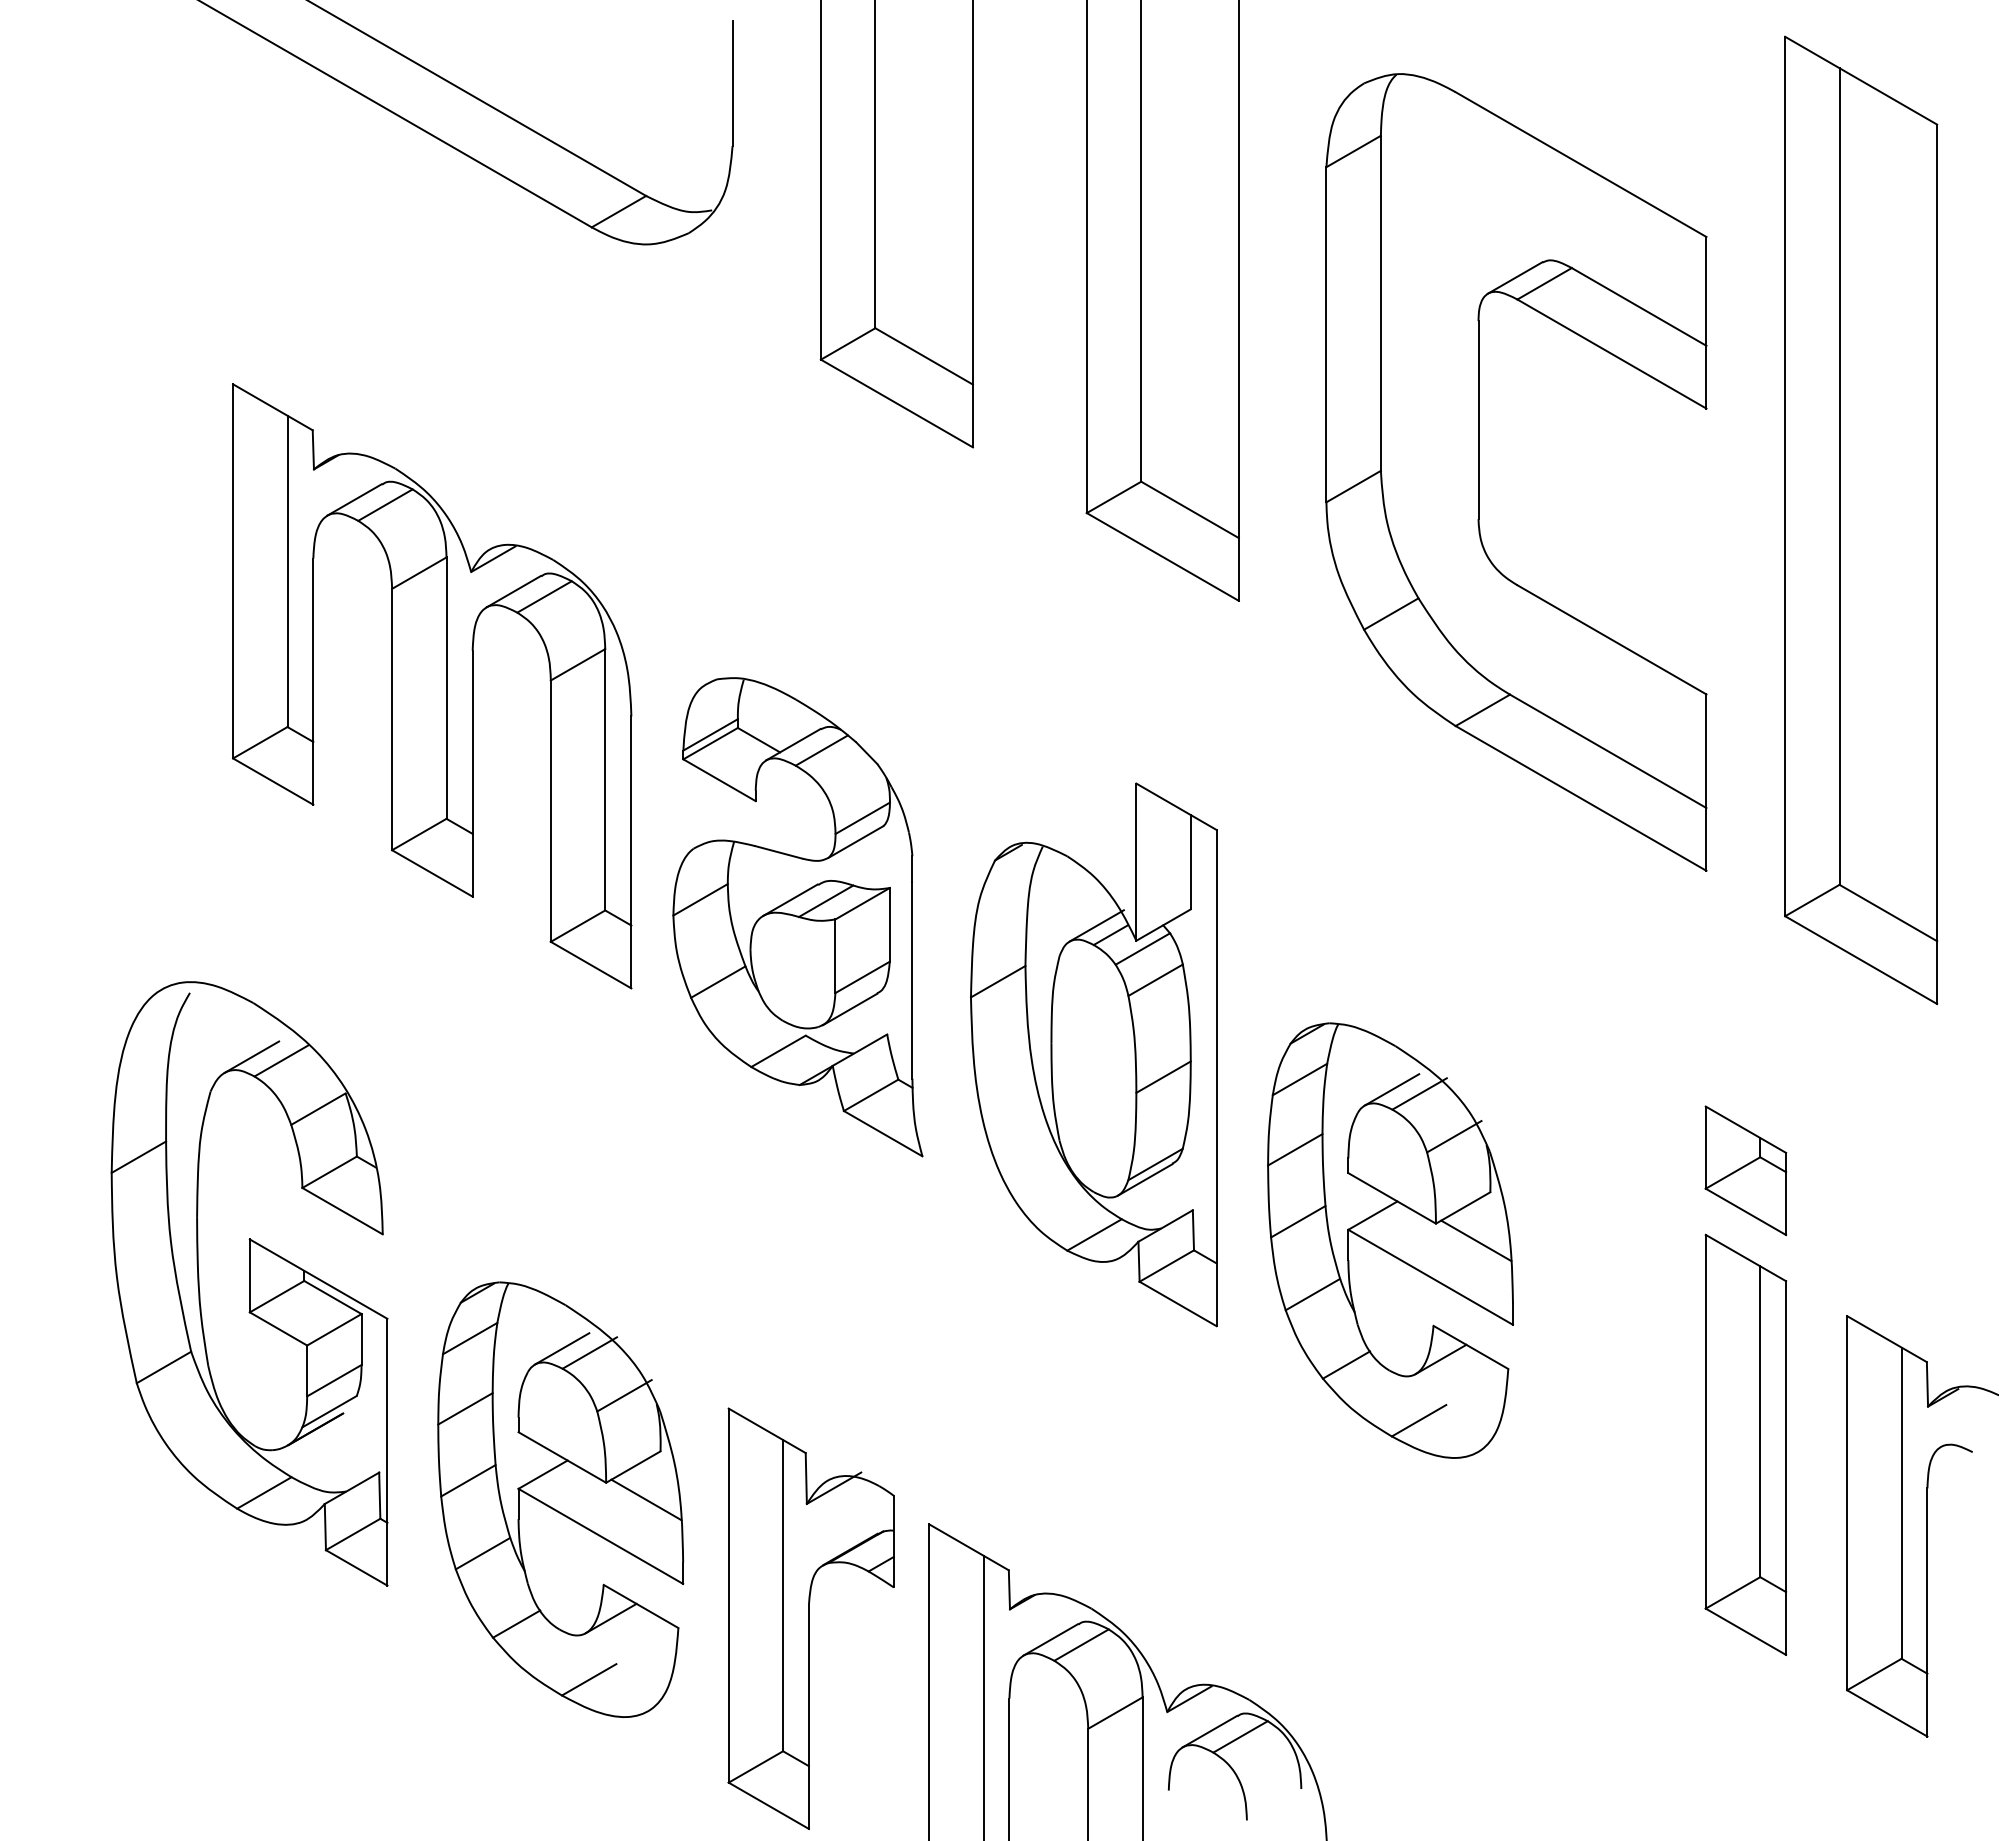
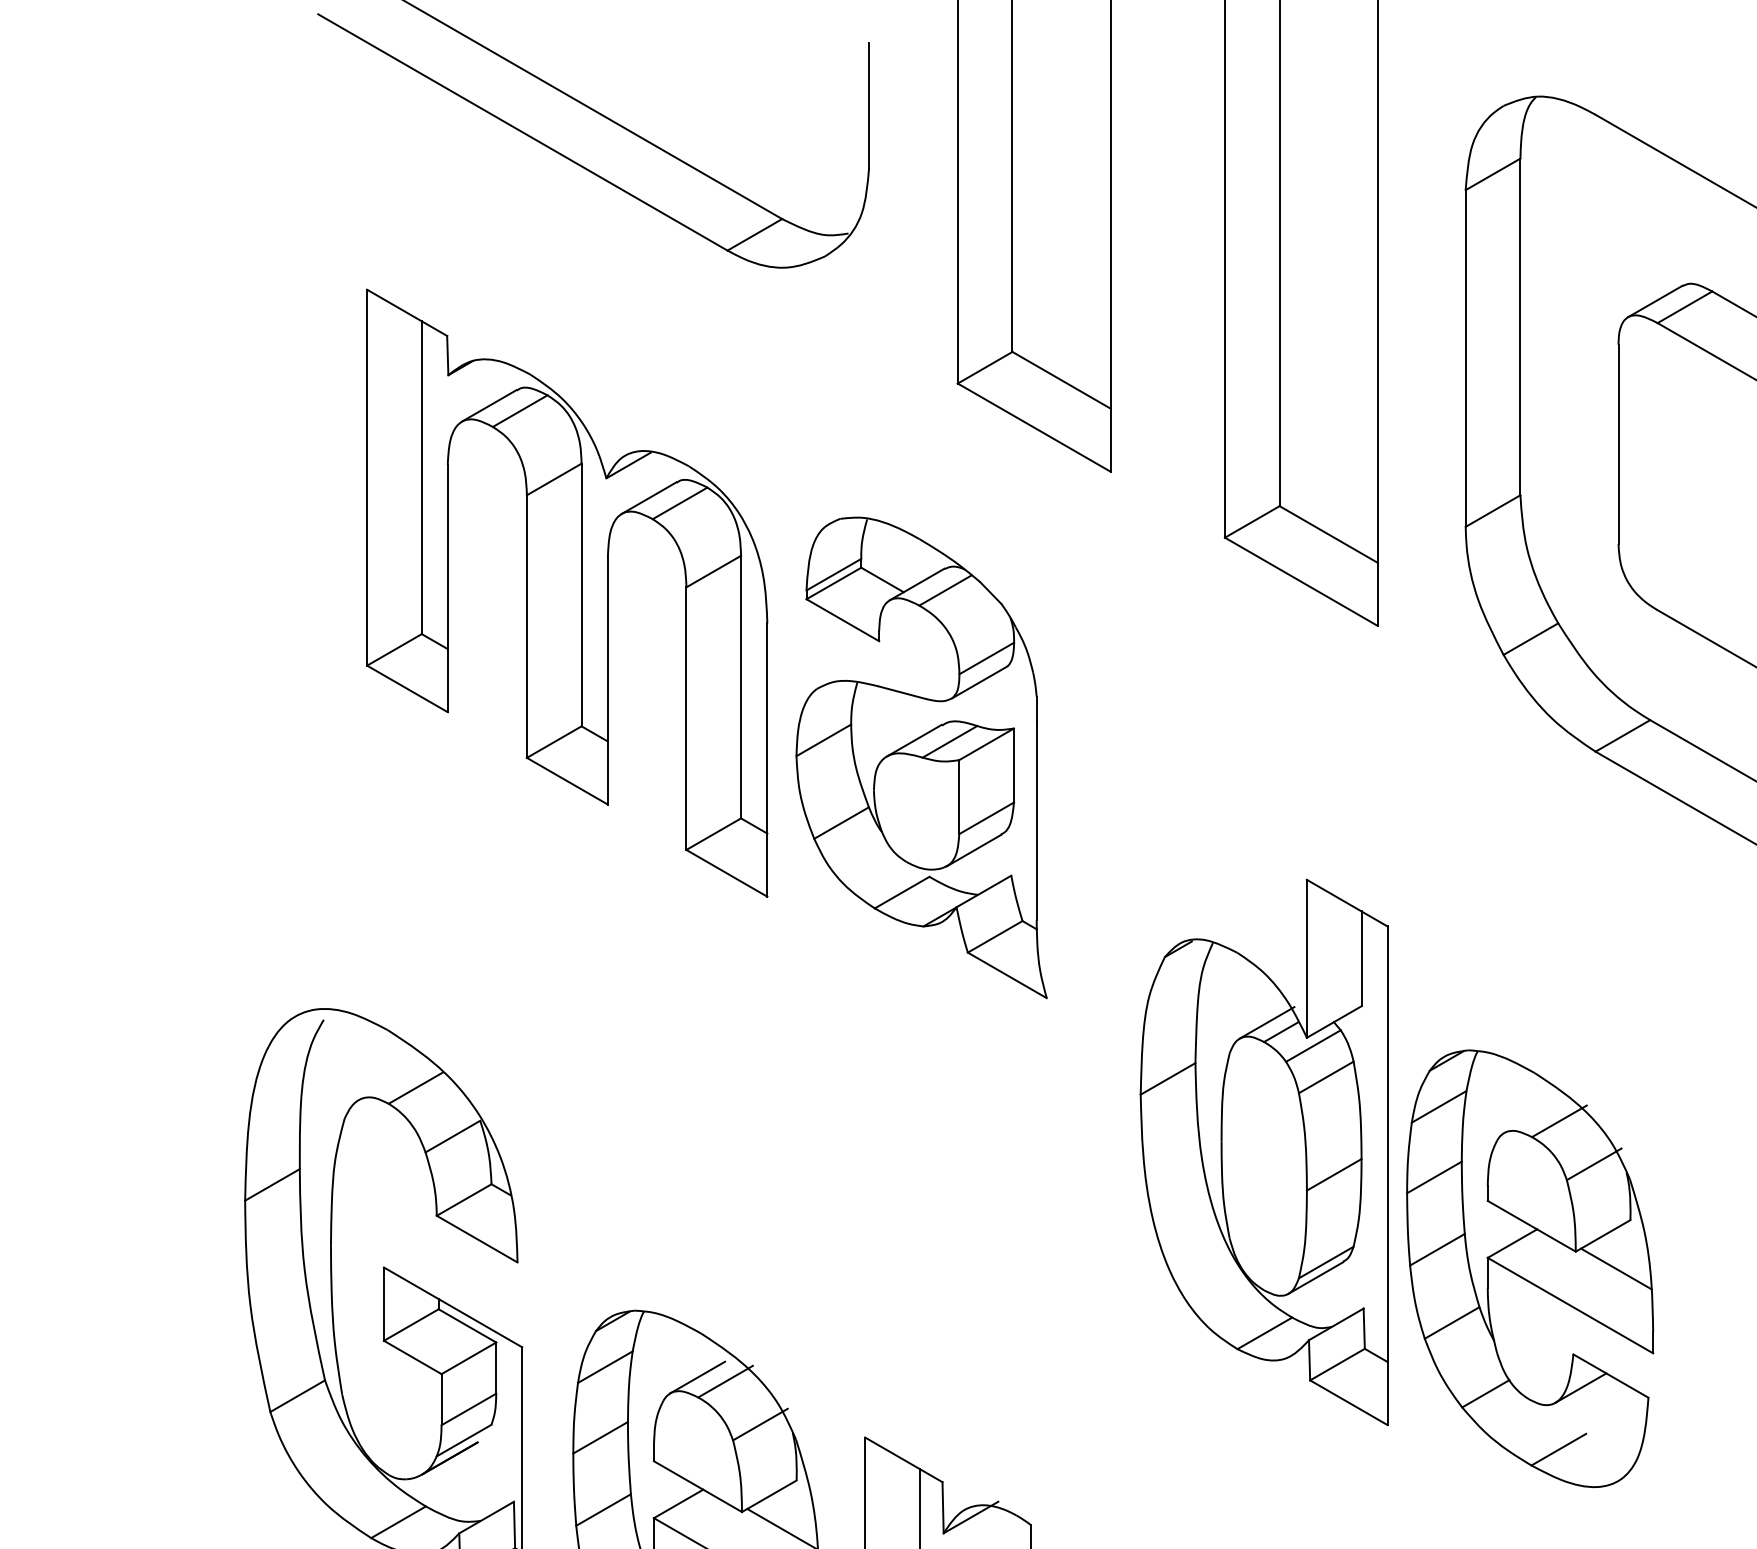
part: (432, 686) -> (567, 593), moved
part: (797, 917) -> (921, 758), moved
part: (1093, 1054) -> (1263, 1152), moved
line: (251, 1056) -> (385, 1083), removed
line: (1391, 1089) -> (1531, 1116), removed

